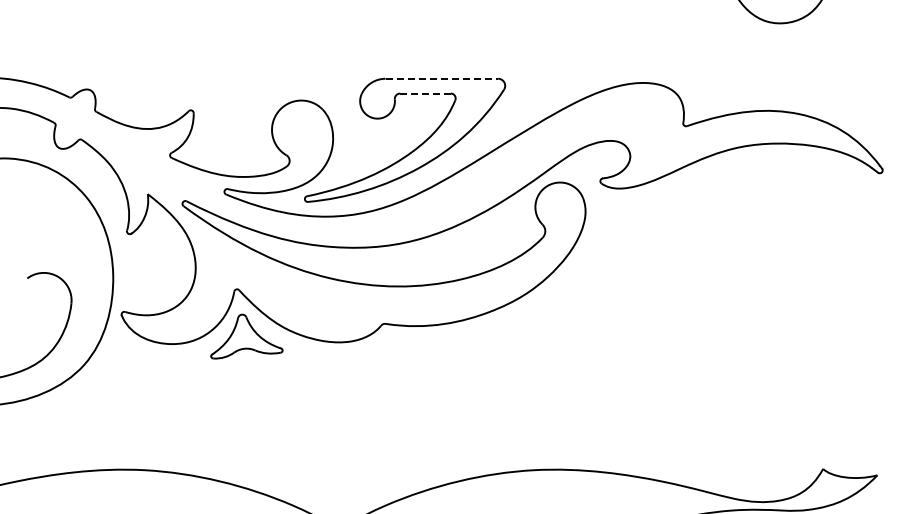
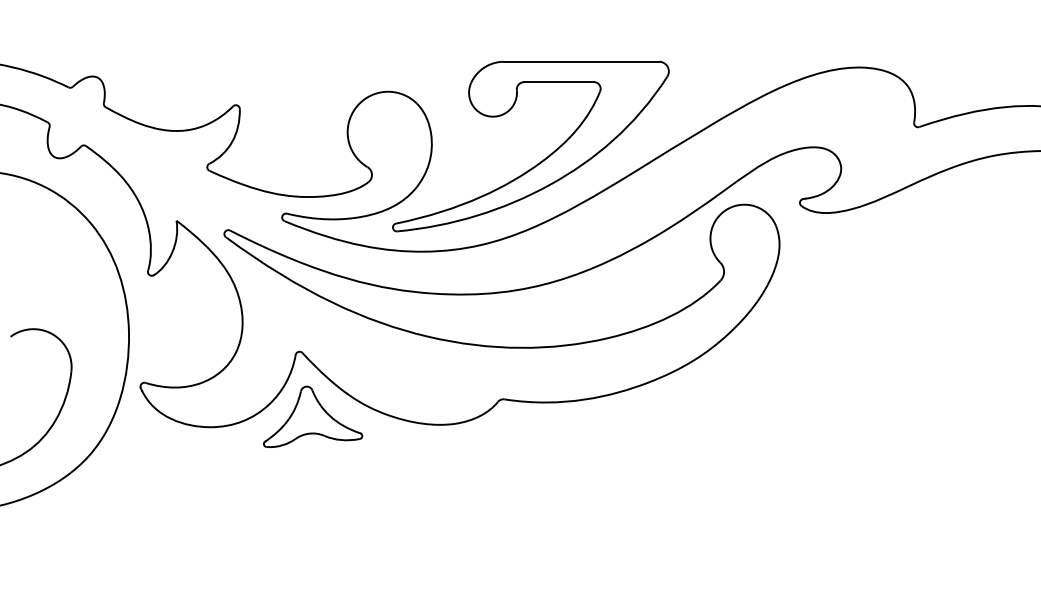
line: (442, 78) -> (582, 61), dashed -> solid
line: (425, 93) -> (559, 82), dashed -> solid

